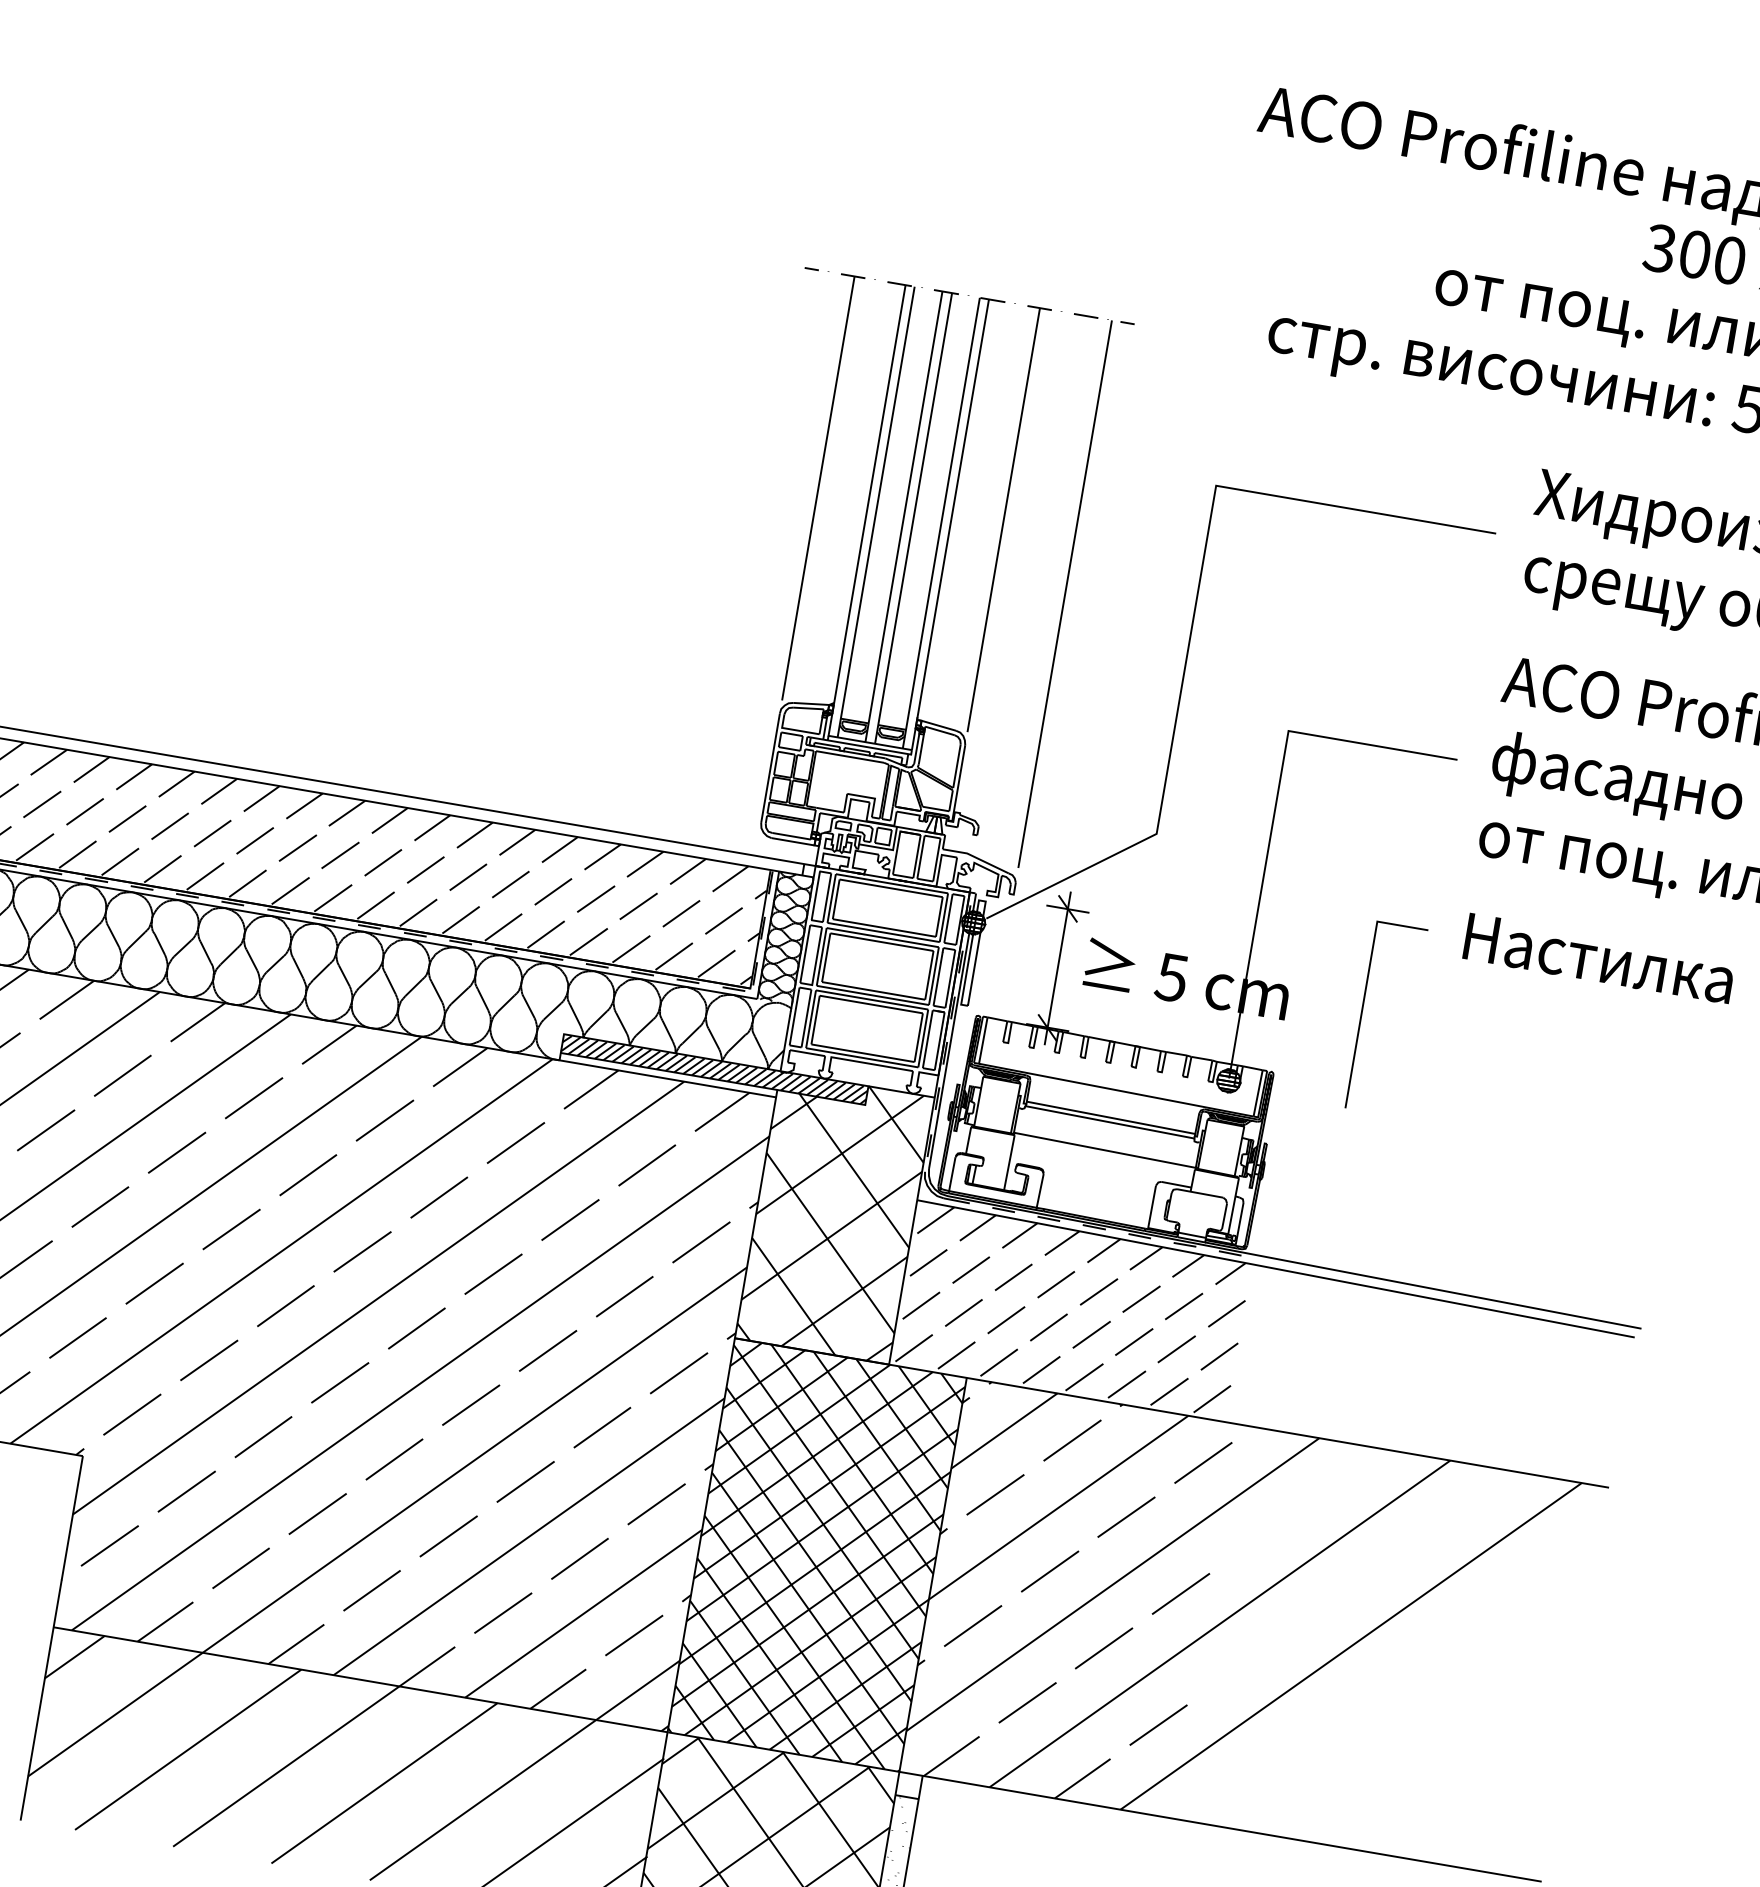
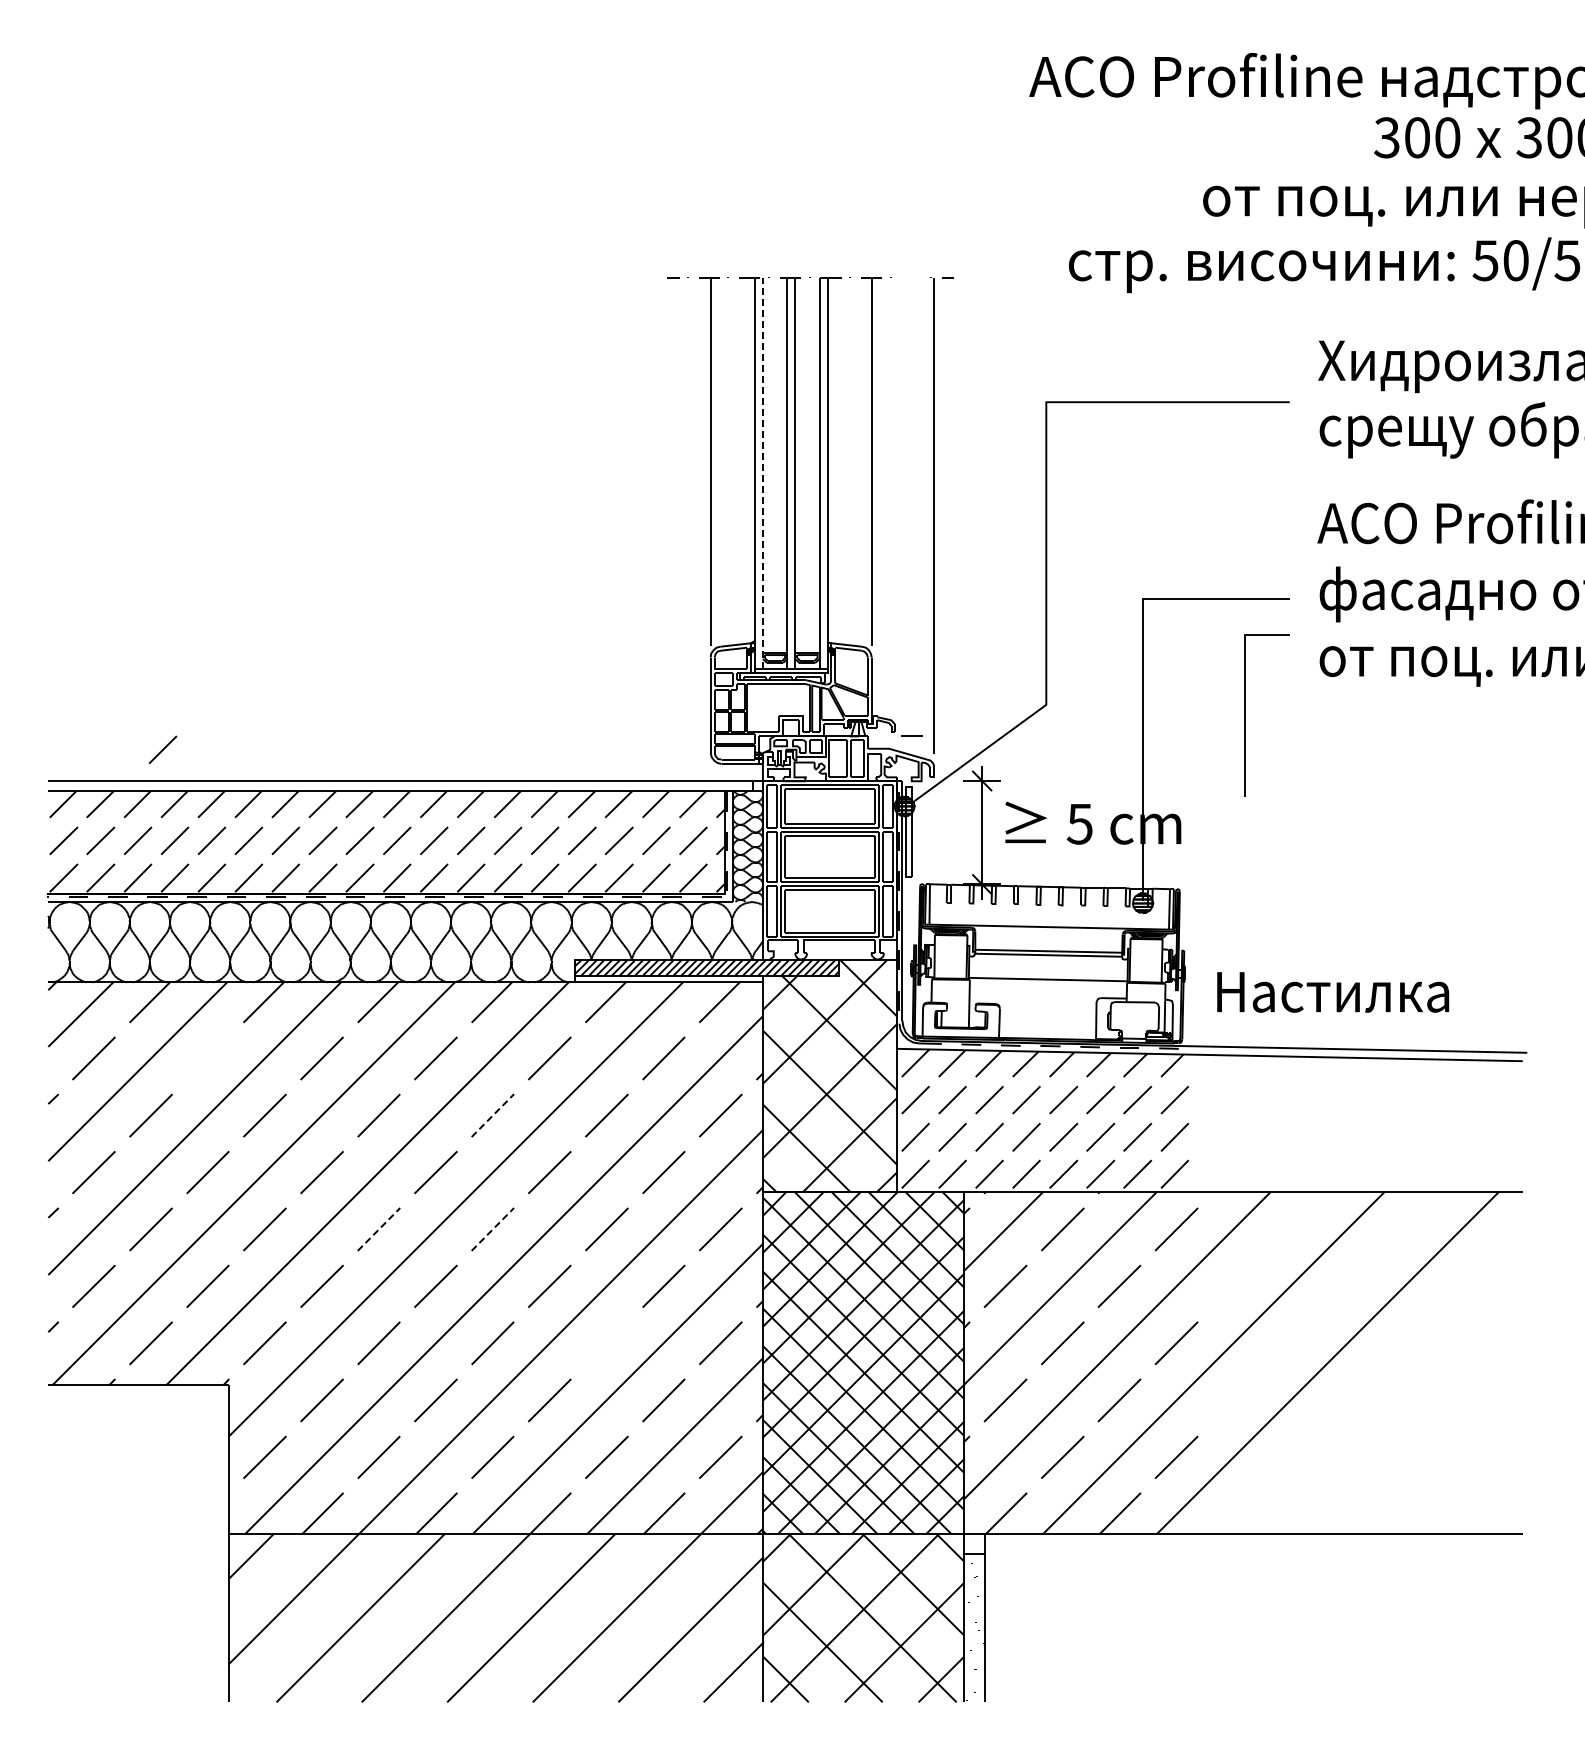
line: (1085, 315) -> (911, 735), moved
line: (875, 511) -> (762, 473), solid -> dashed
line: (131, 711) -> (162, 749), added
text: (1599, 958) -> (1333, 992), moved
line: (1361, 1014) -> (1245, 715), moved
line: (122, 1075) -> (207, 1058), removed
line: (440, 1197) -> (493, 1115), solid -> dashed
line: (286, 1306) -> (379, 1229), solid -> dashed
line: (417, 1328) -> (493, 1229), solid -> dashed
line: (525, 1482) -> (606, 1343), removed

